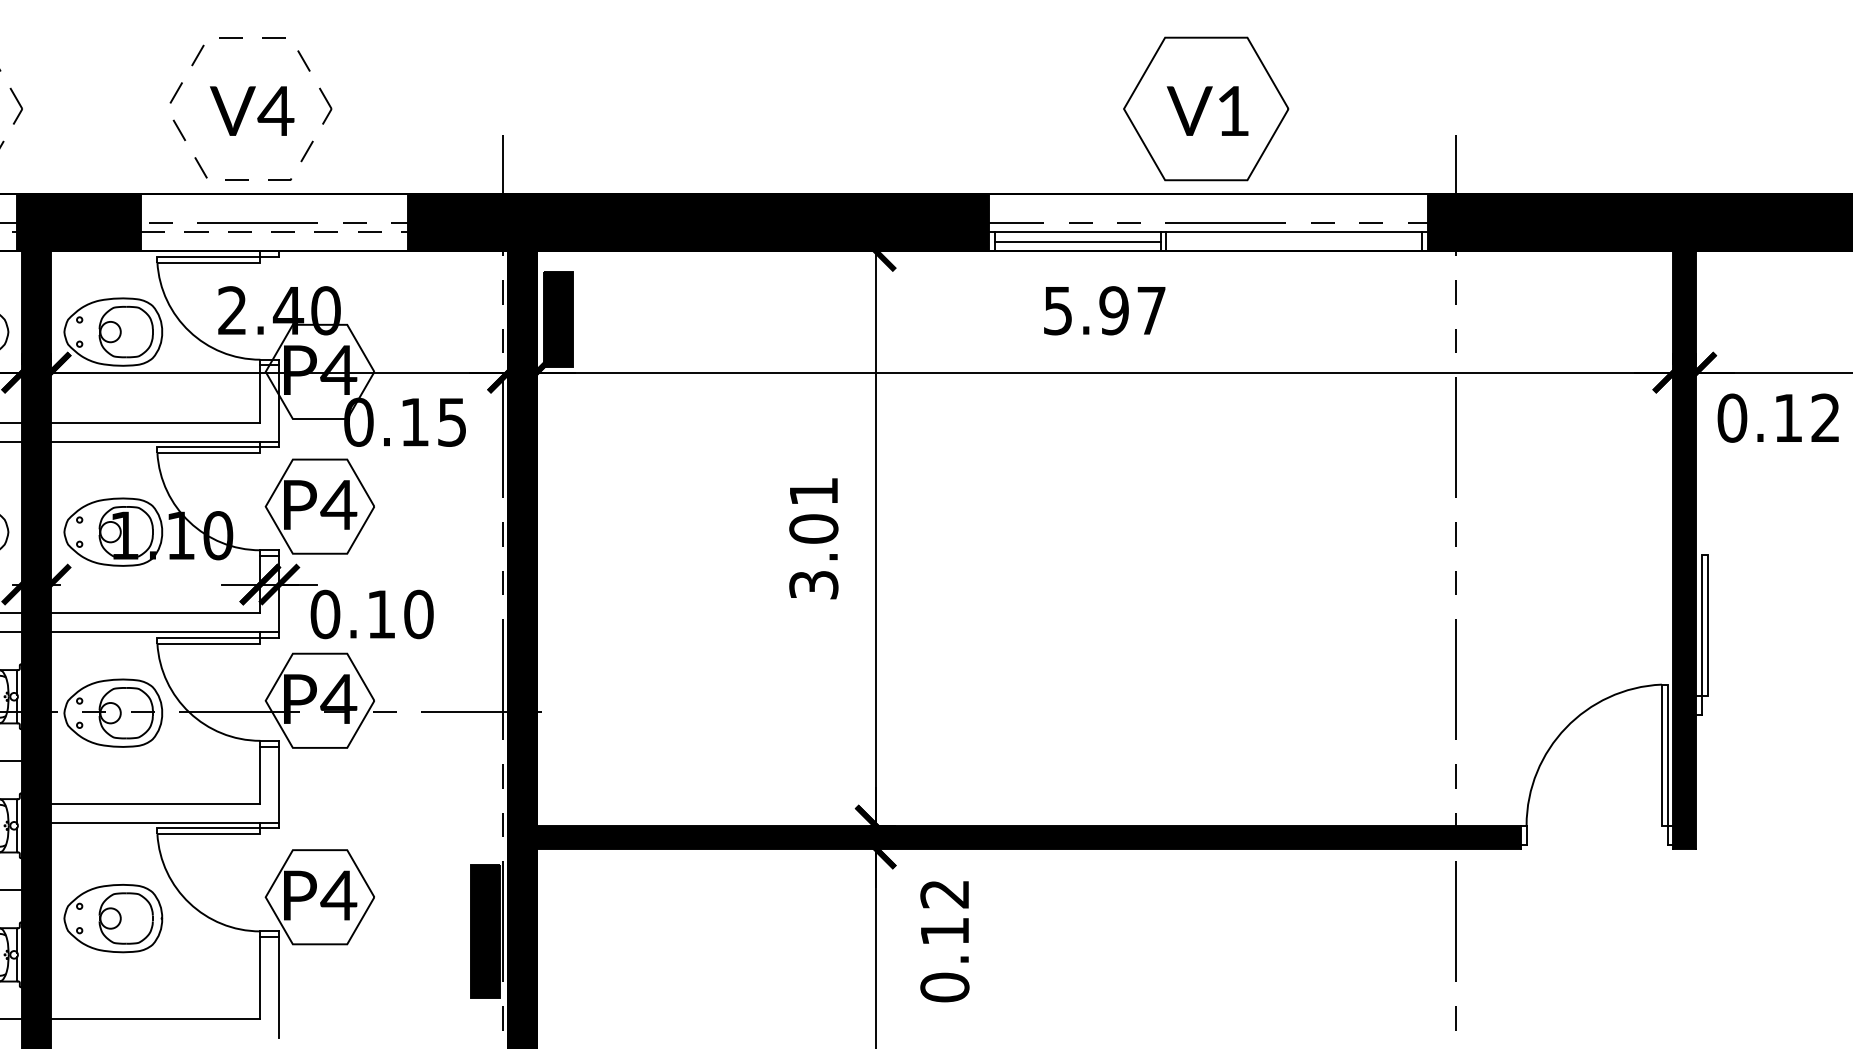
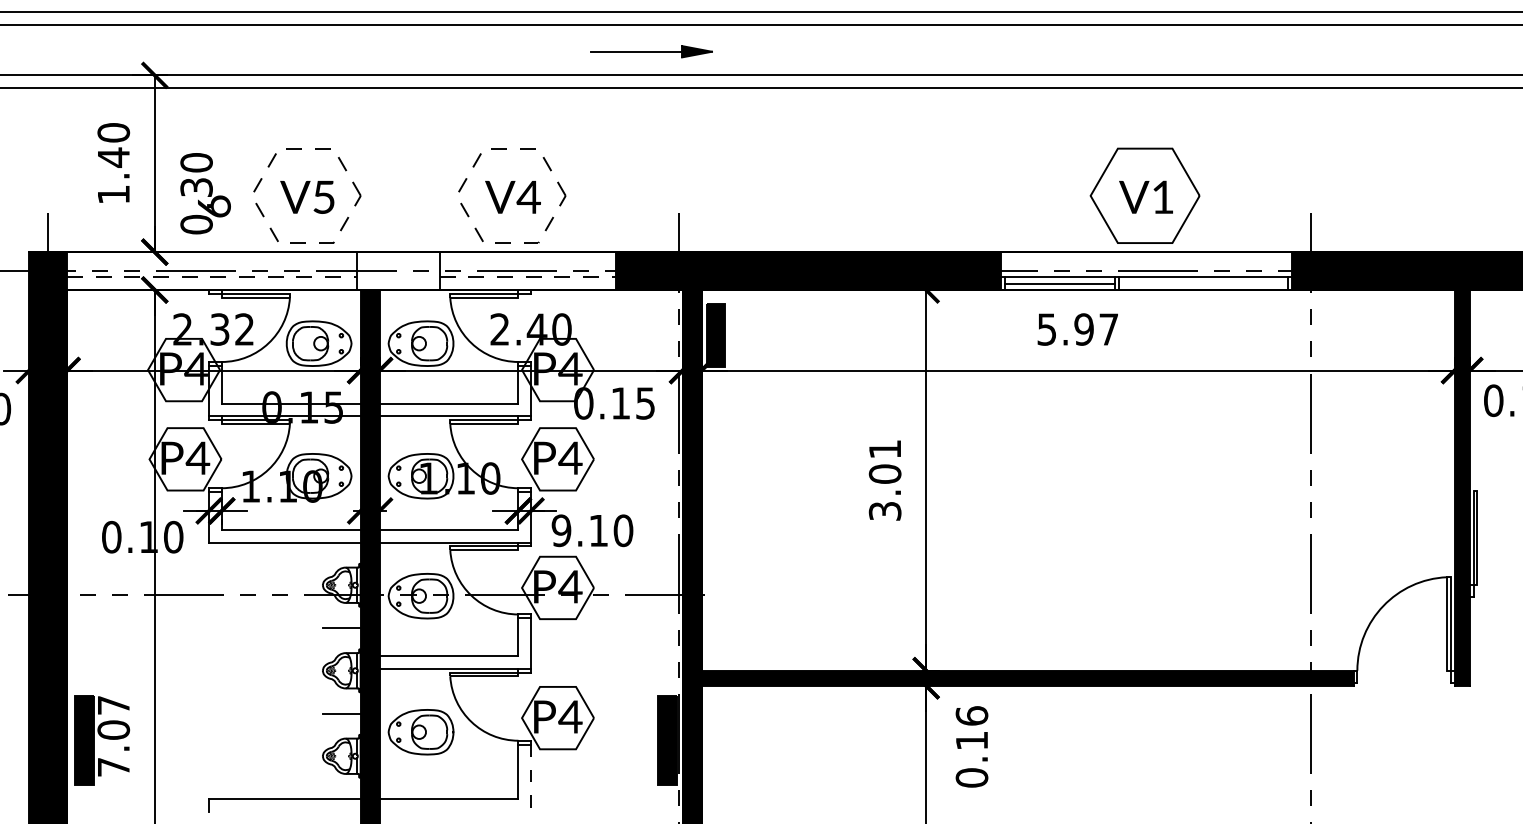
fill: (79, 223) -> (398, 271), removed
text: (325, 614) -> (561, 530), 0.10 -> 9.10
text: (944, 893) -> (971, 715), 0.12 -> 0.16
line: (280, 988) -> (531, 778), solid -> dashed

